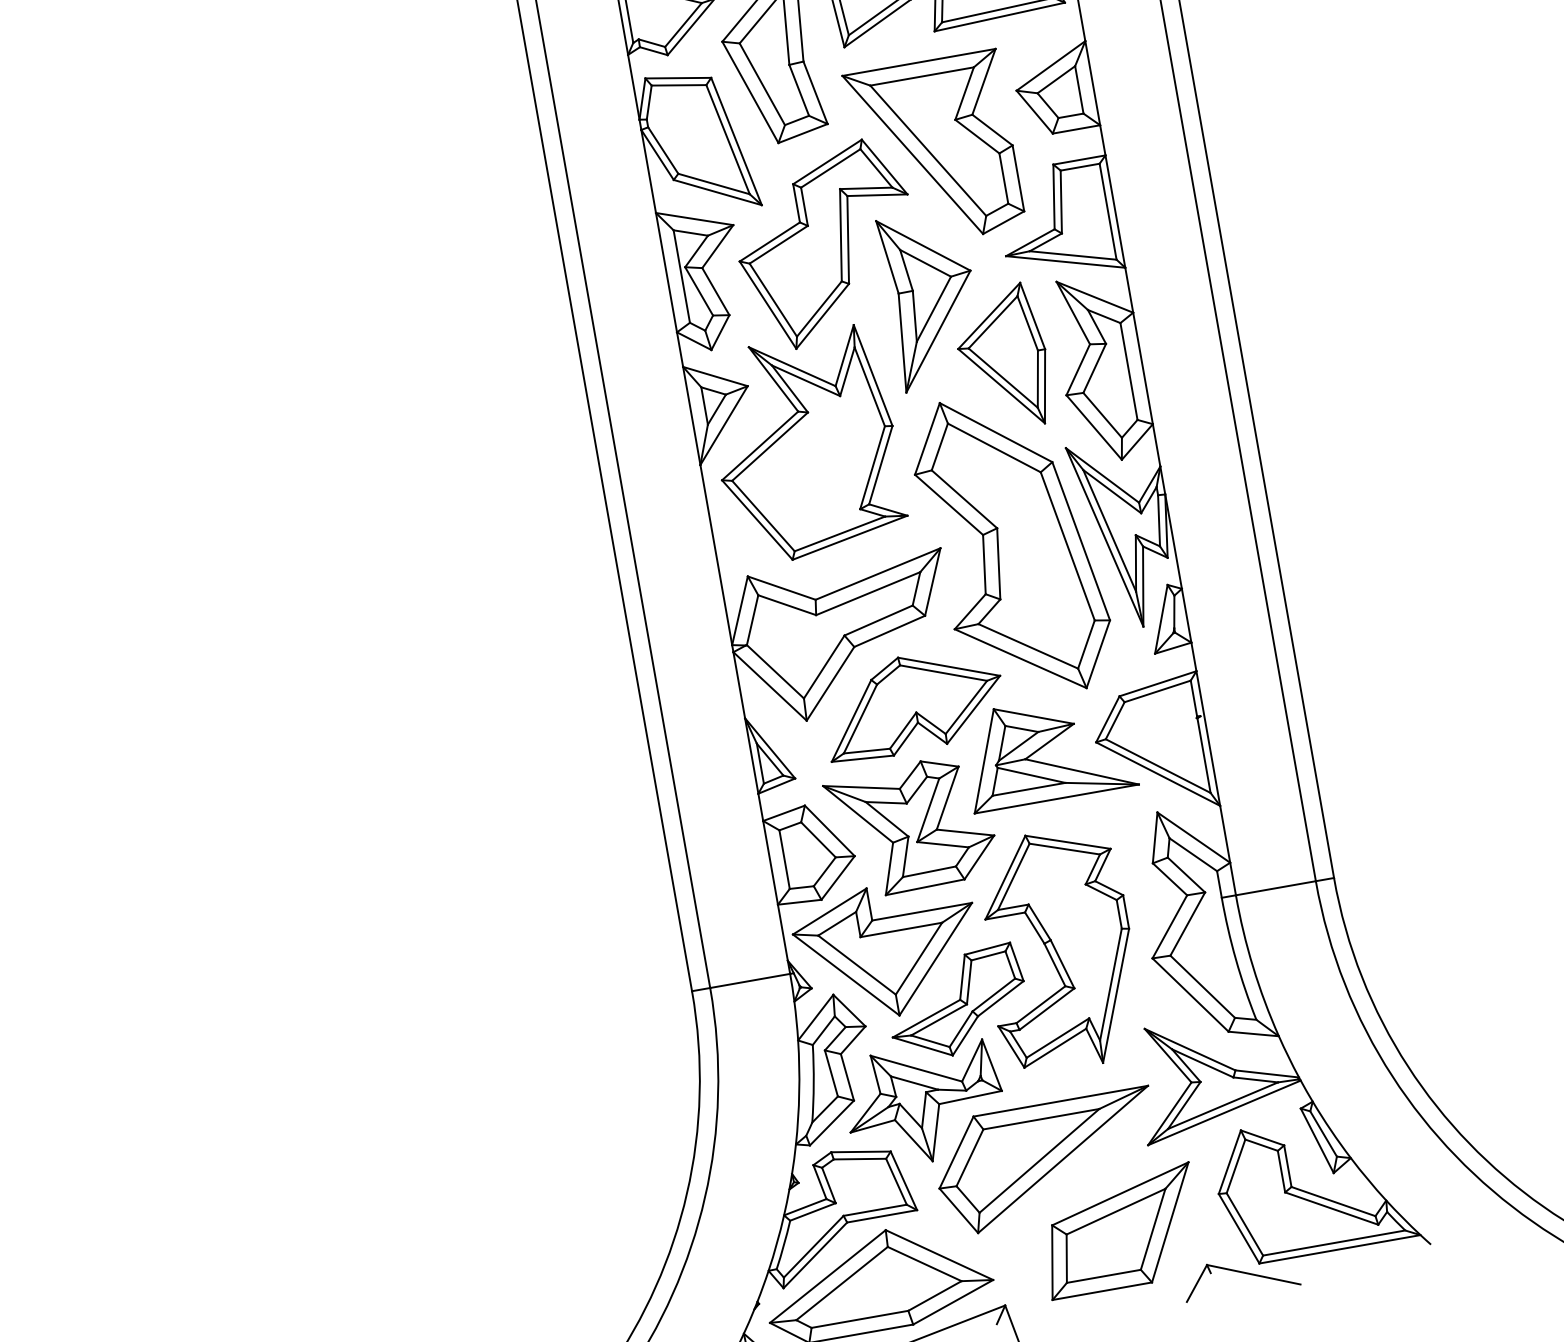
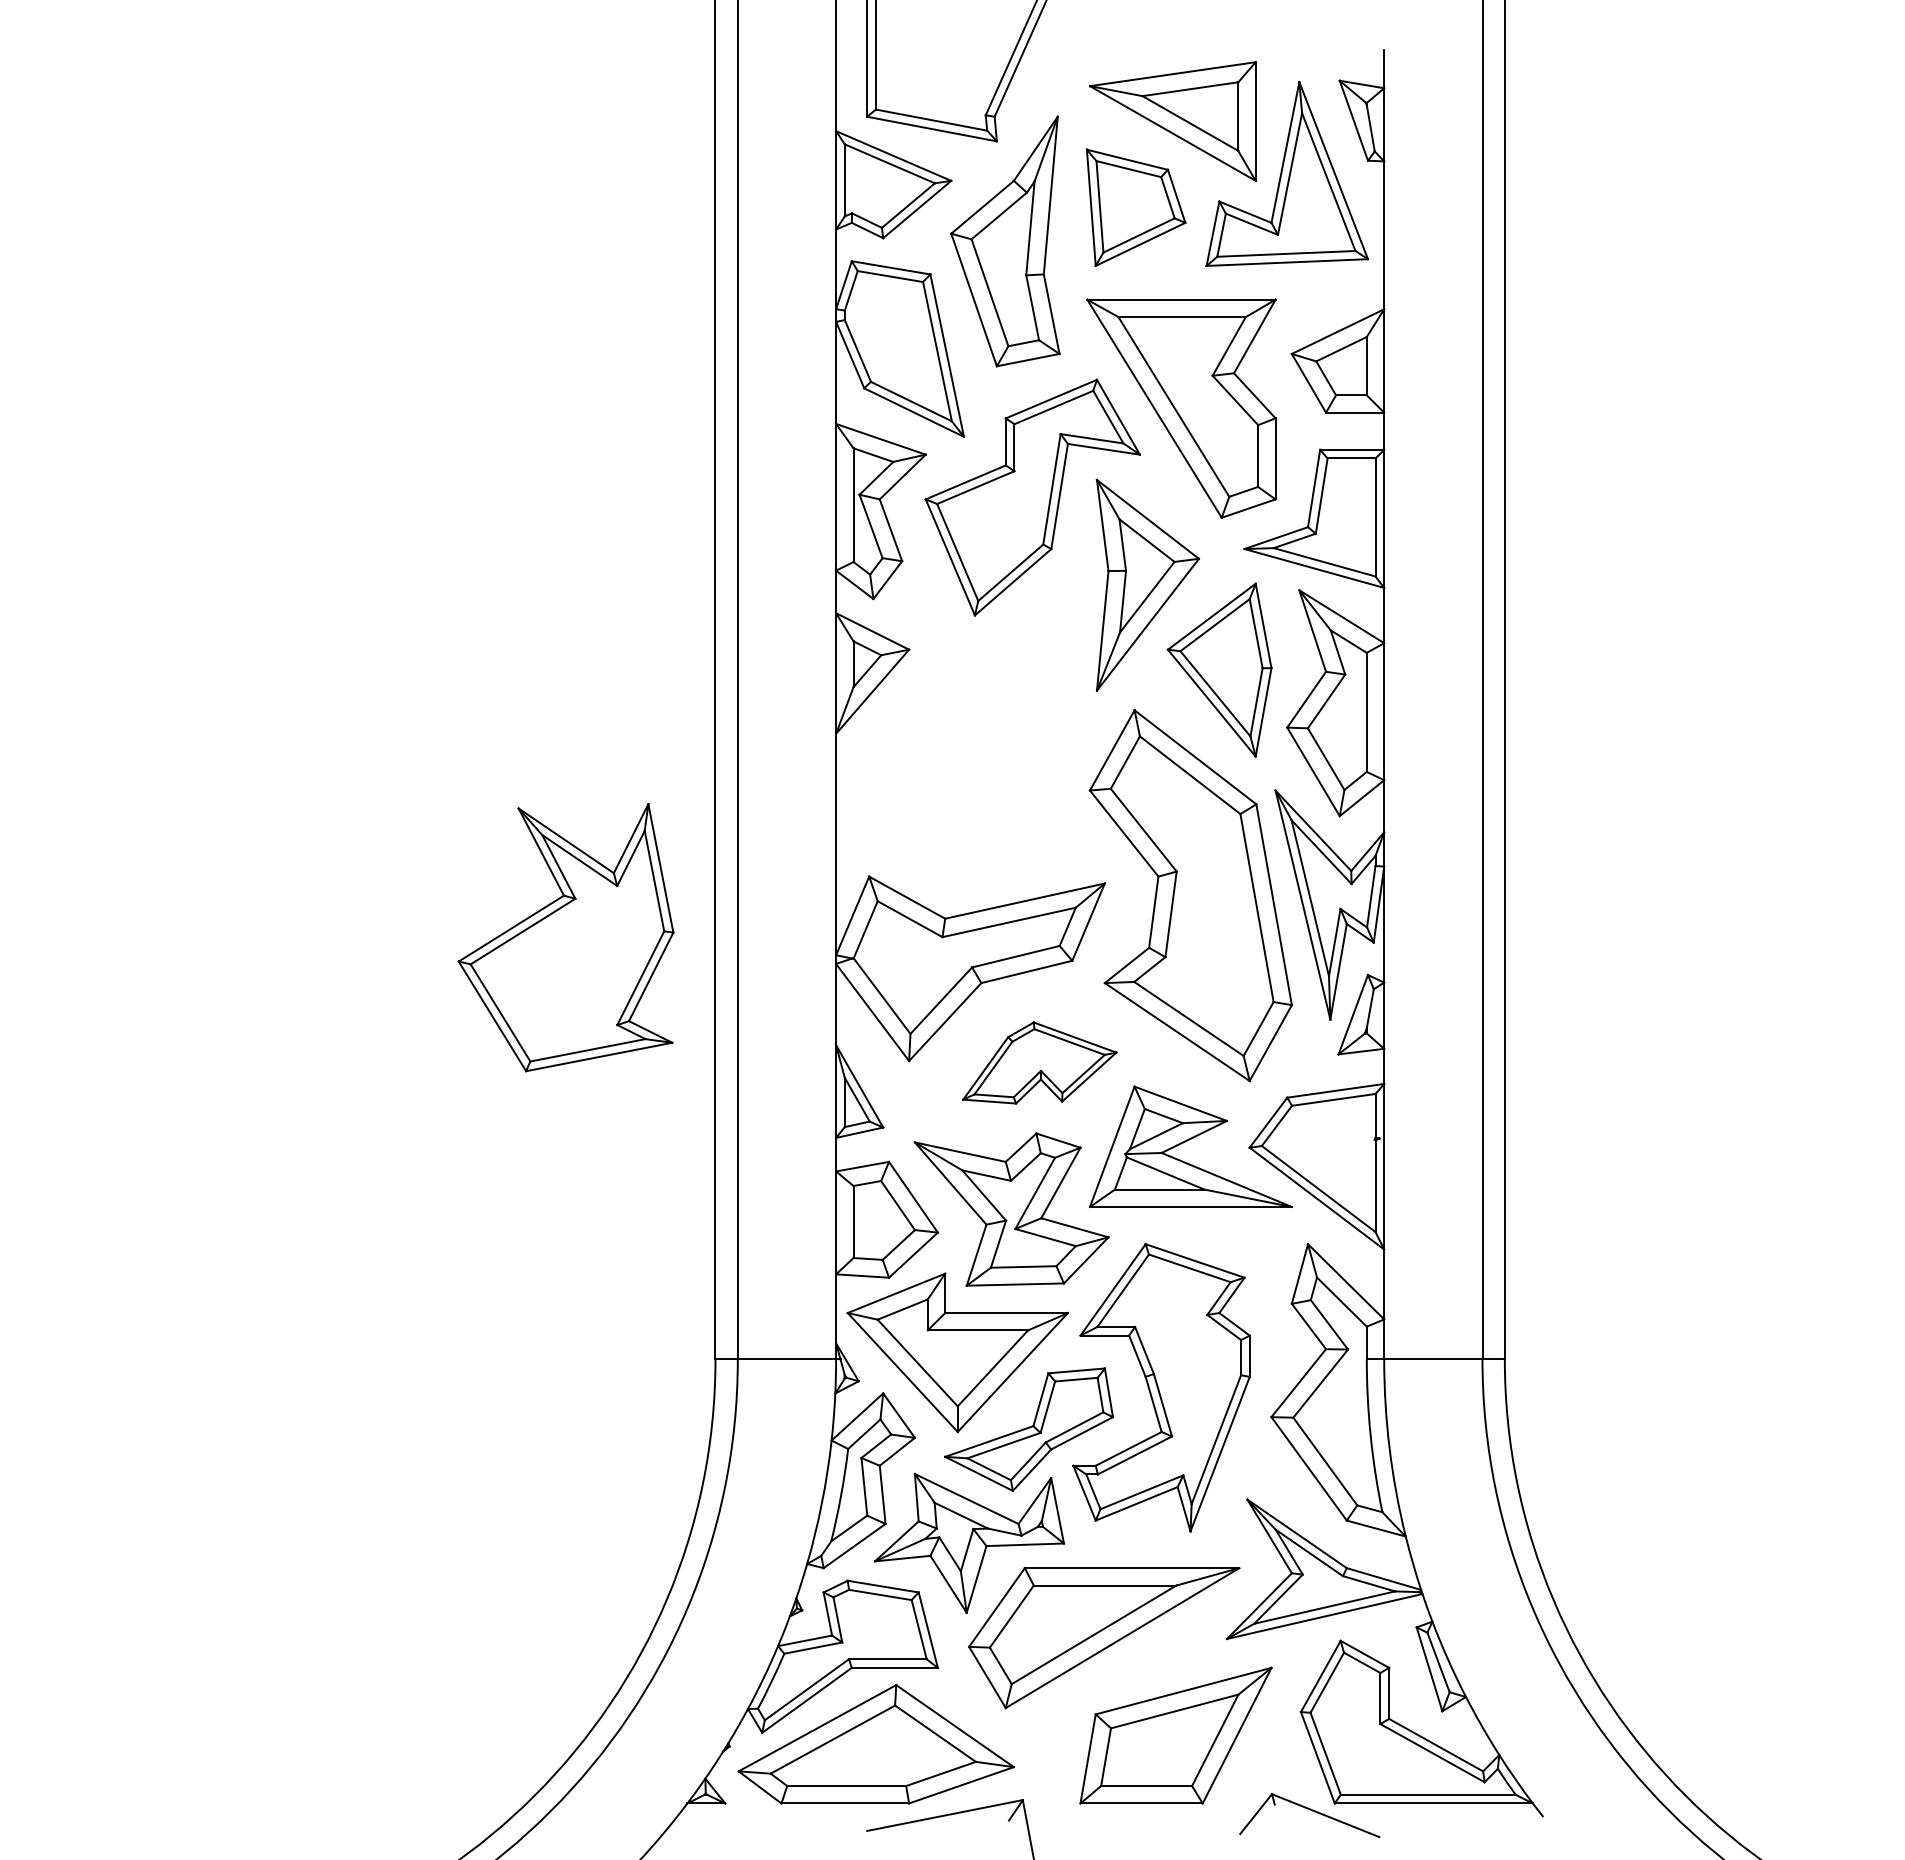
part: (805, 445) -> (565, 937), moved
part: (912, 703) -> (1039, 1062), size x0.7

